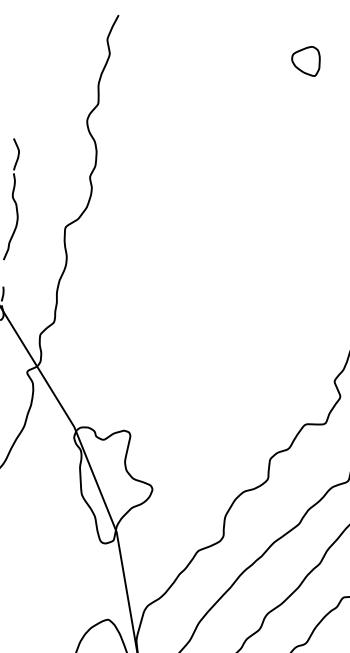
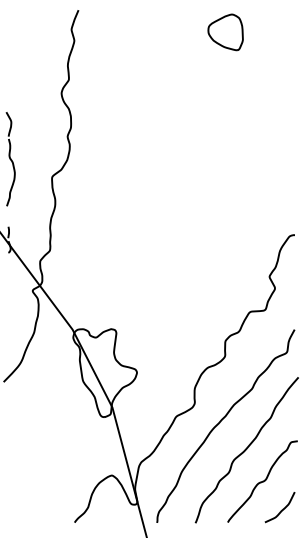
part: (305, 60) -> (225, 32), size x1.6

